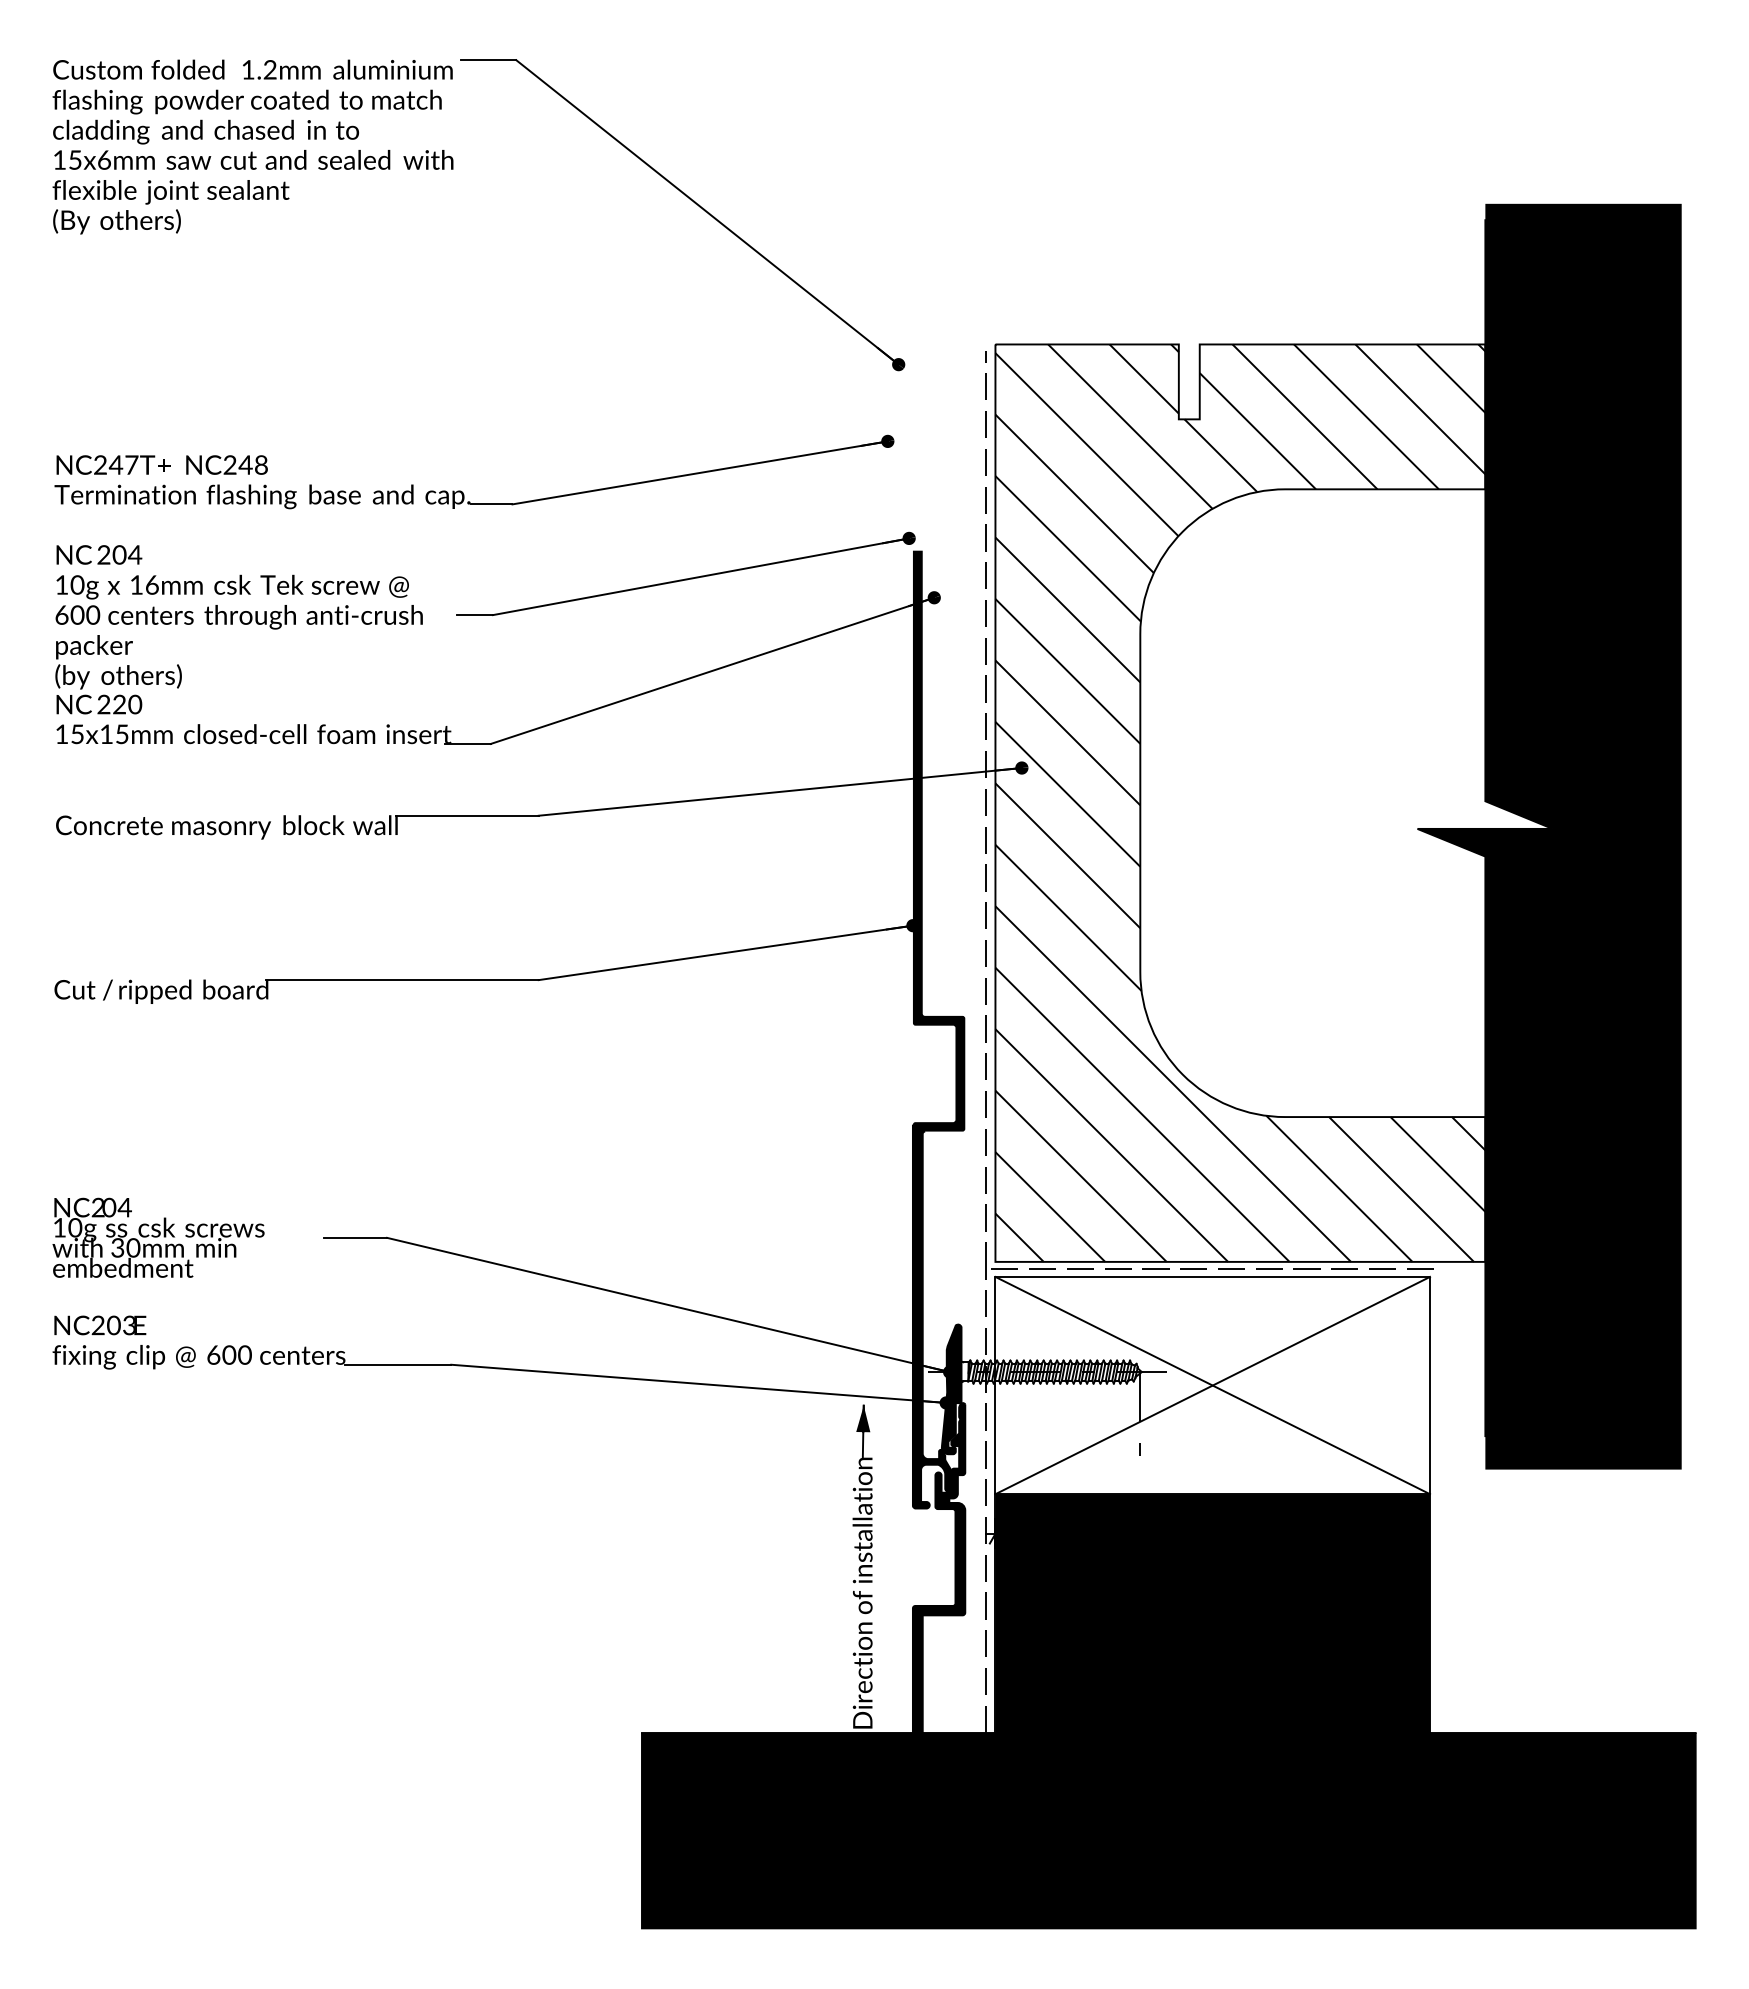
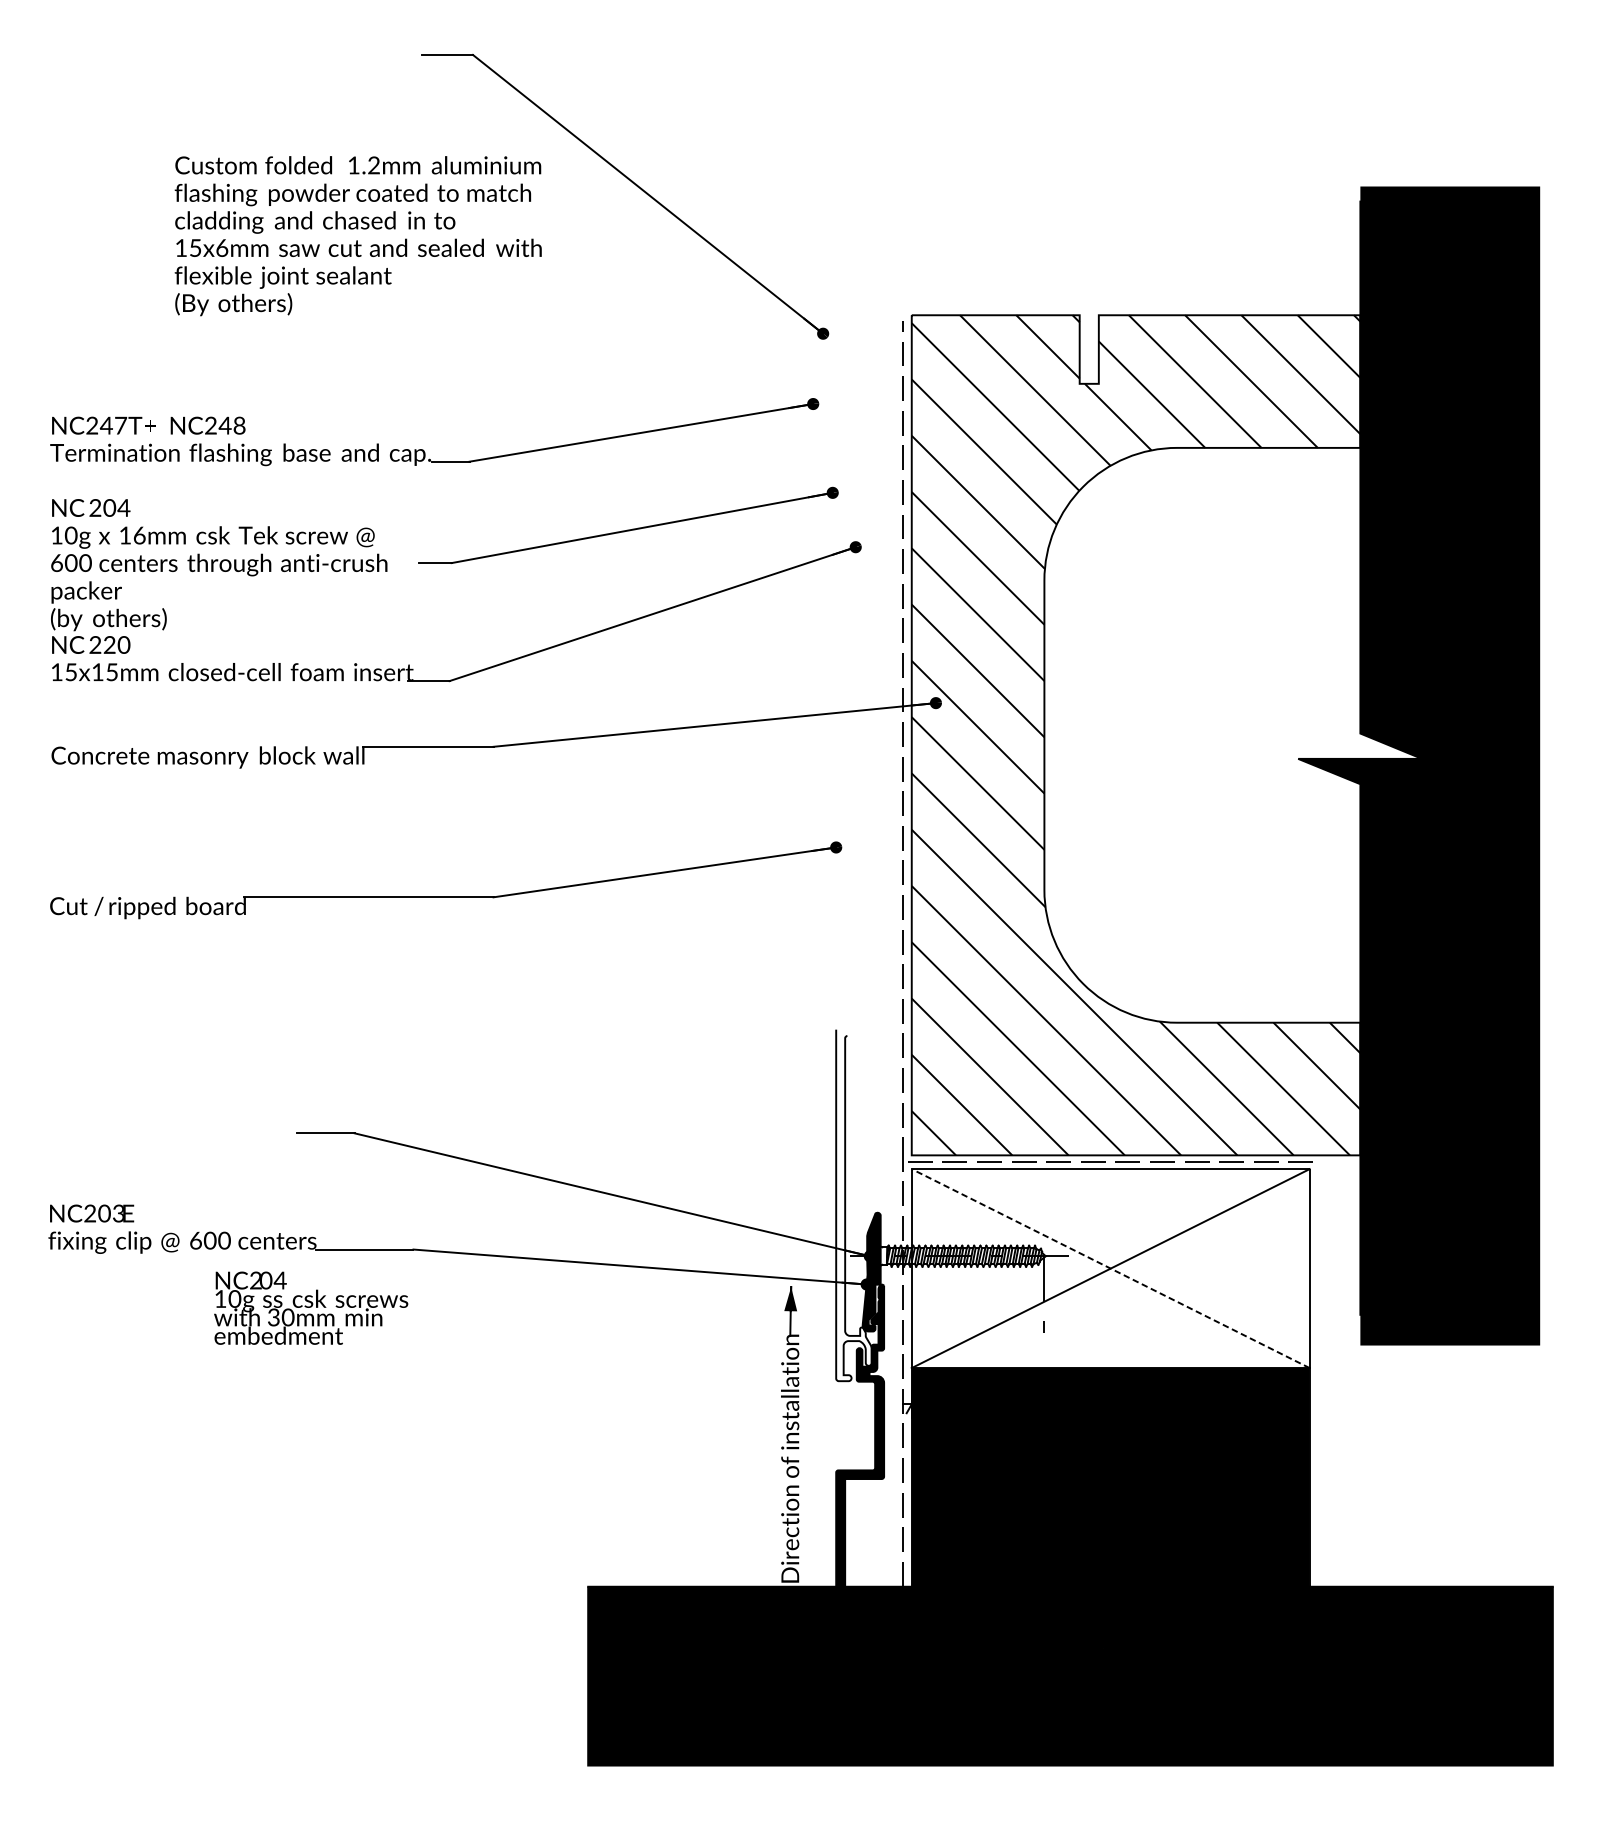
text: (252, 146) -> (357, 235), moved
fill: (938, 1029) -> (859, 942), removed
text: (158, 1237) -> (311, 1307), moved
line: (1212, 1385) -> (1110, 1268), solid -> dashed

